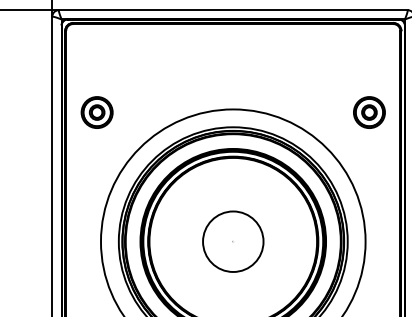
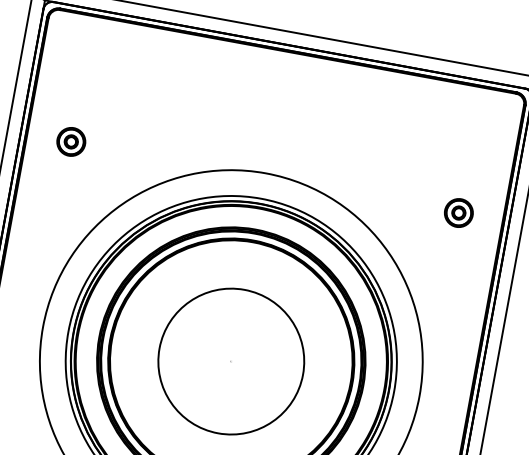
part: (96, 111) -> (70, 140), size x0.62
part: (369, 111) -> (459, 211), size x0.62
circle: (232, 241) -> (230, 361), size x1.67

